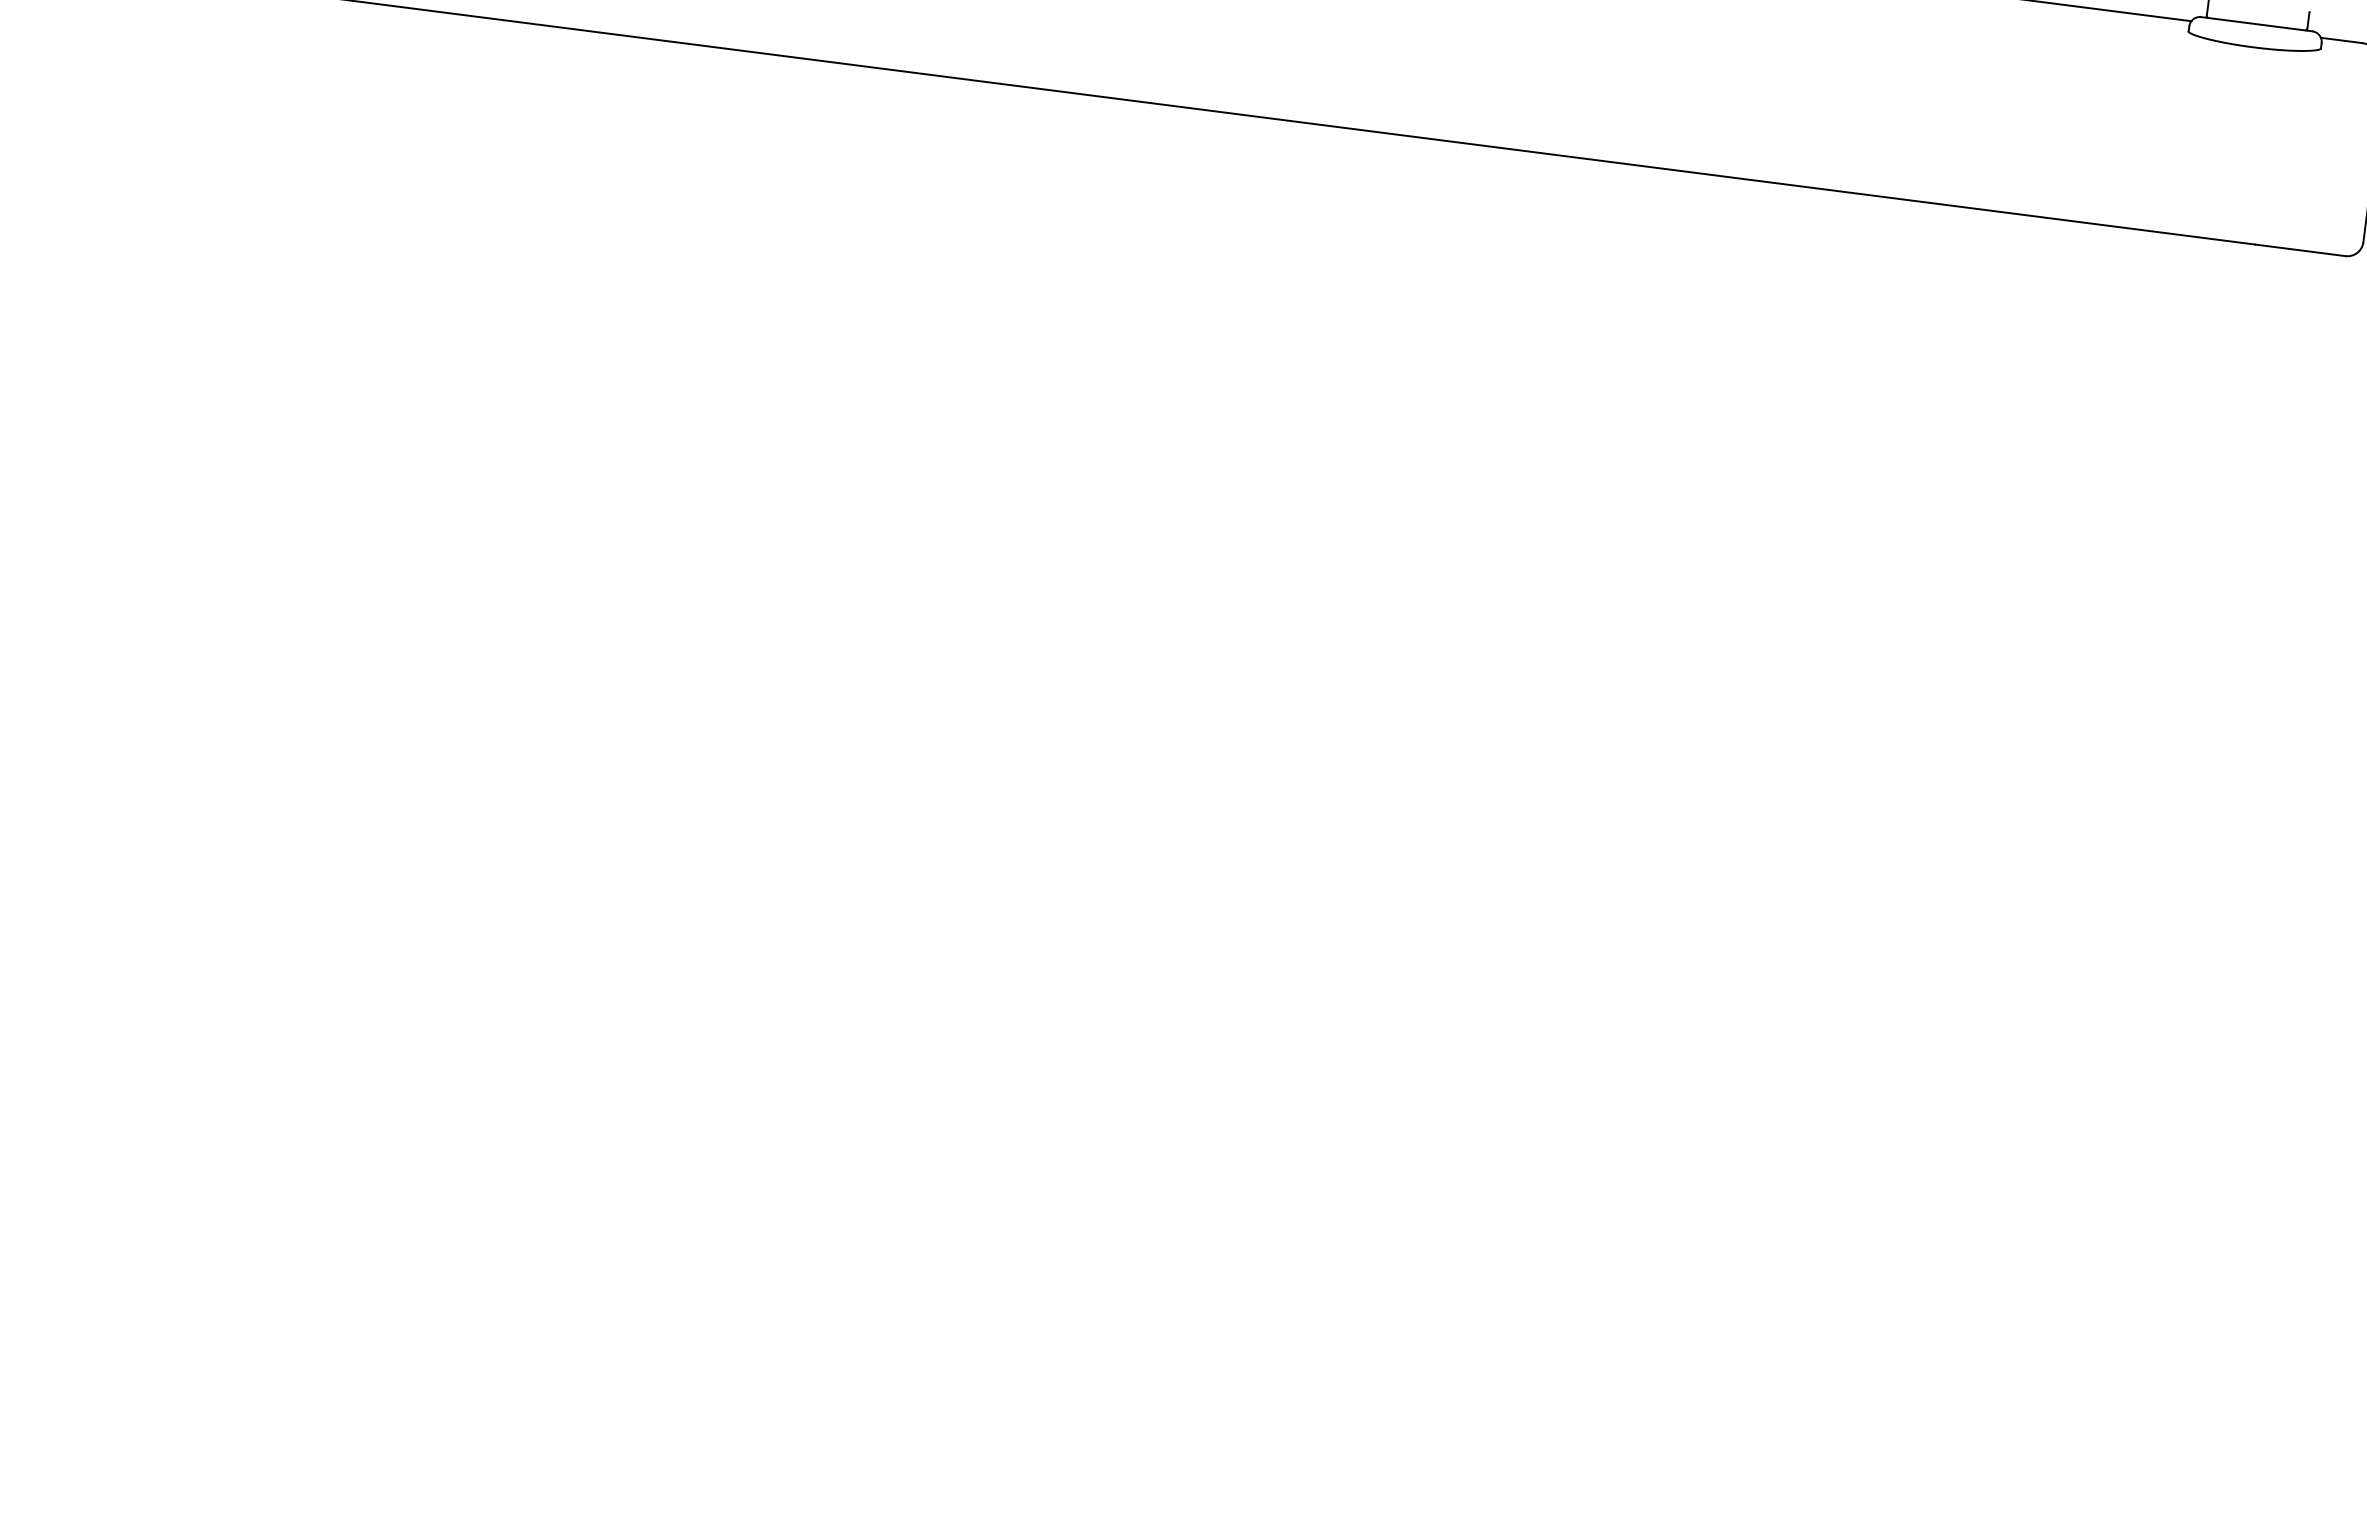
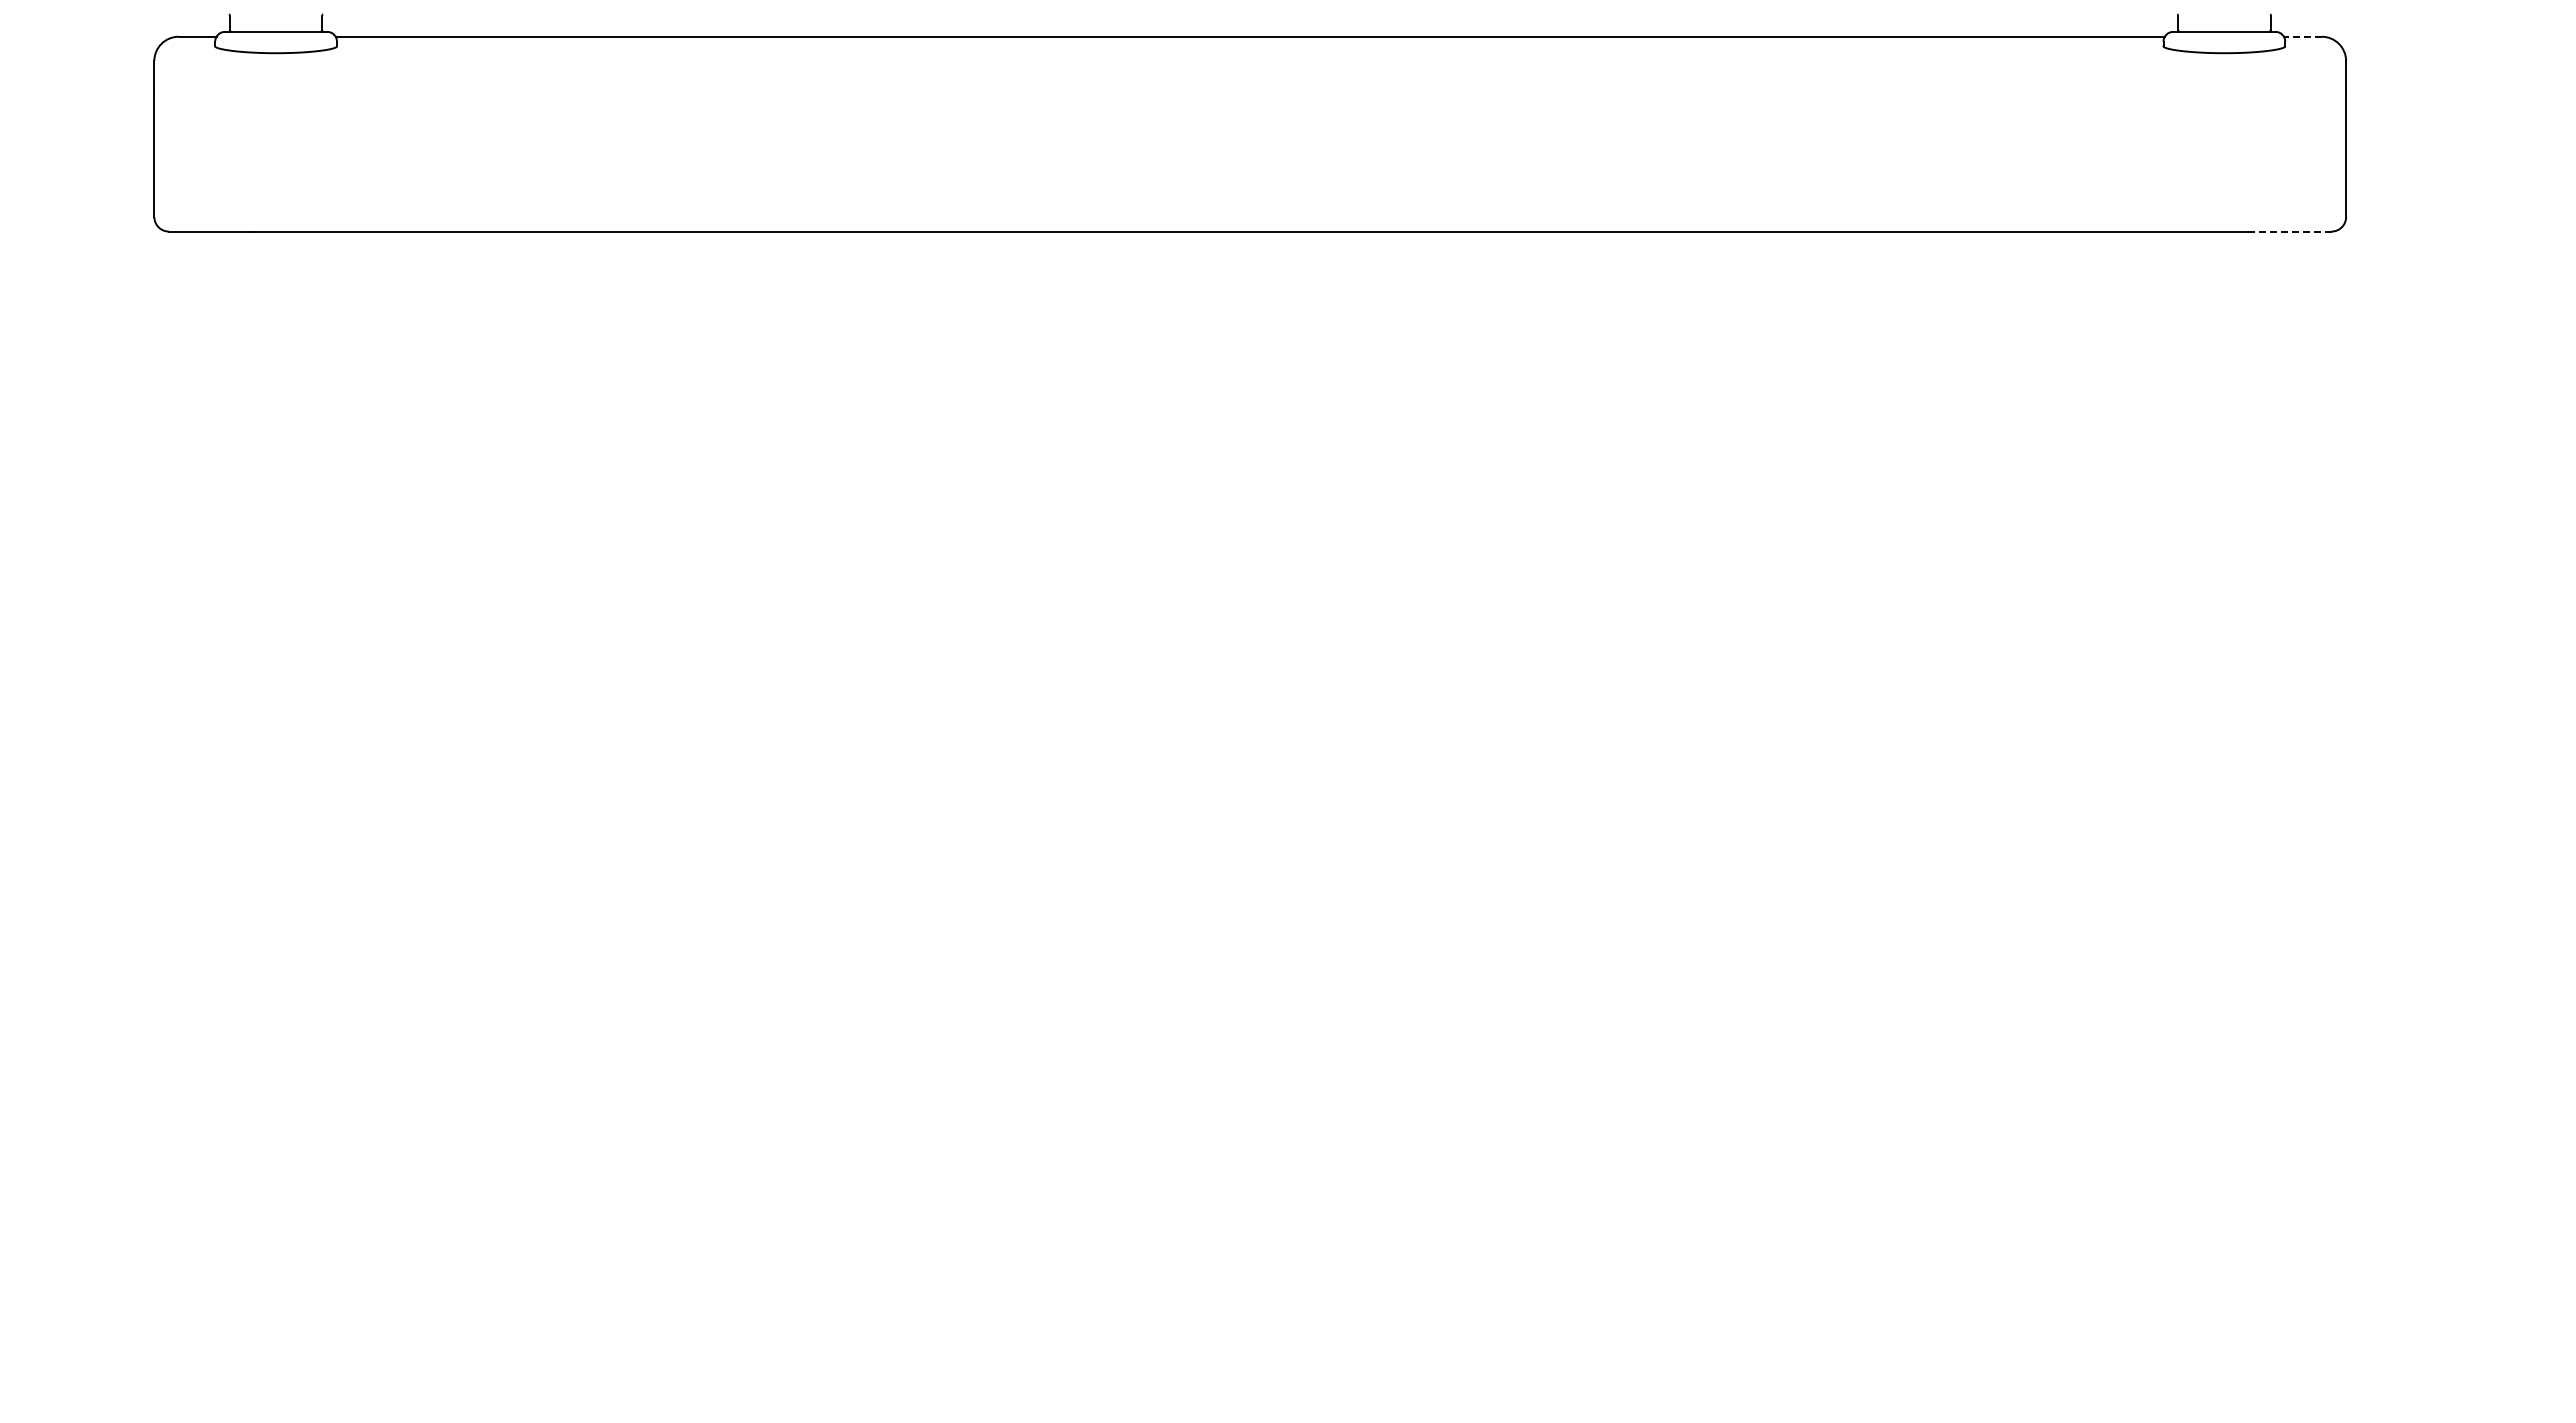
line: (2341, 40) -> (2302, 36), solid -> dashed
line: (2299, 250) -> (2289, 231), solid -> dashed

